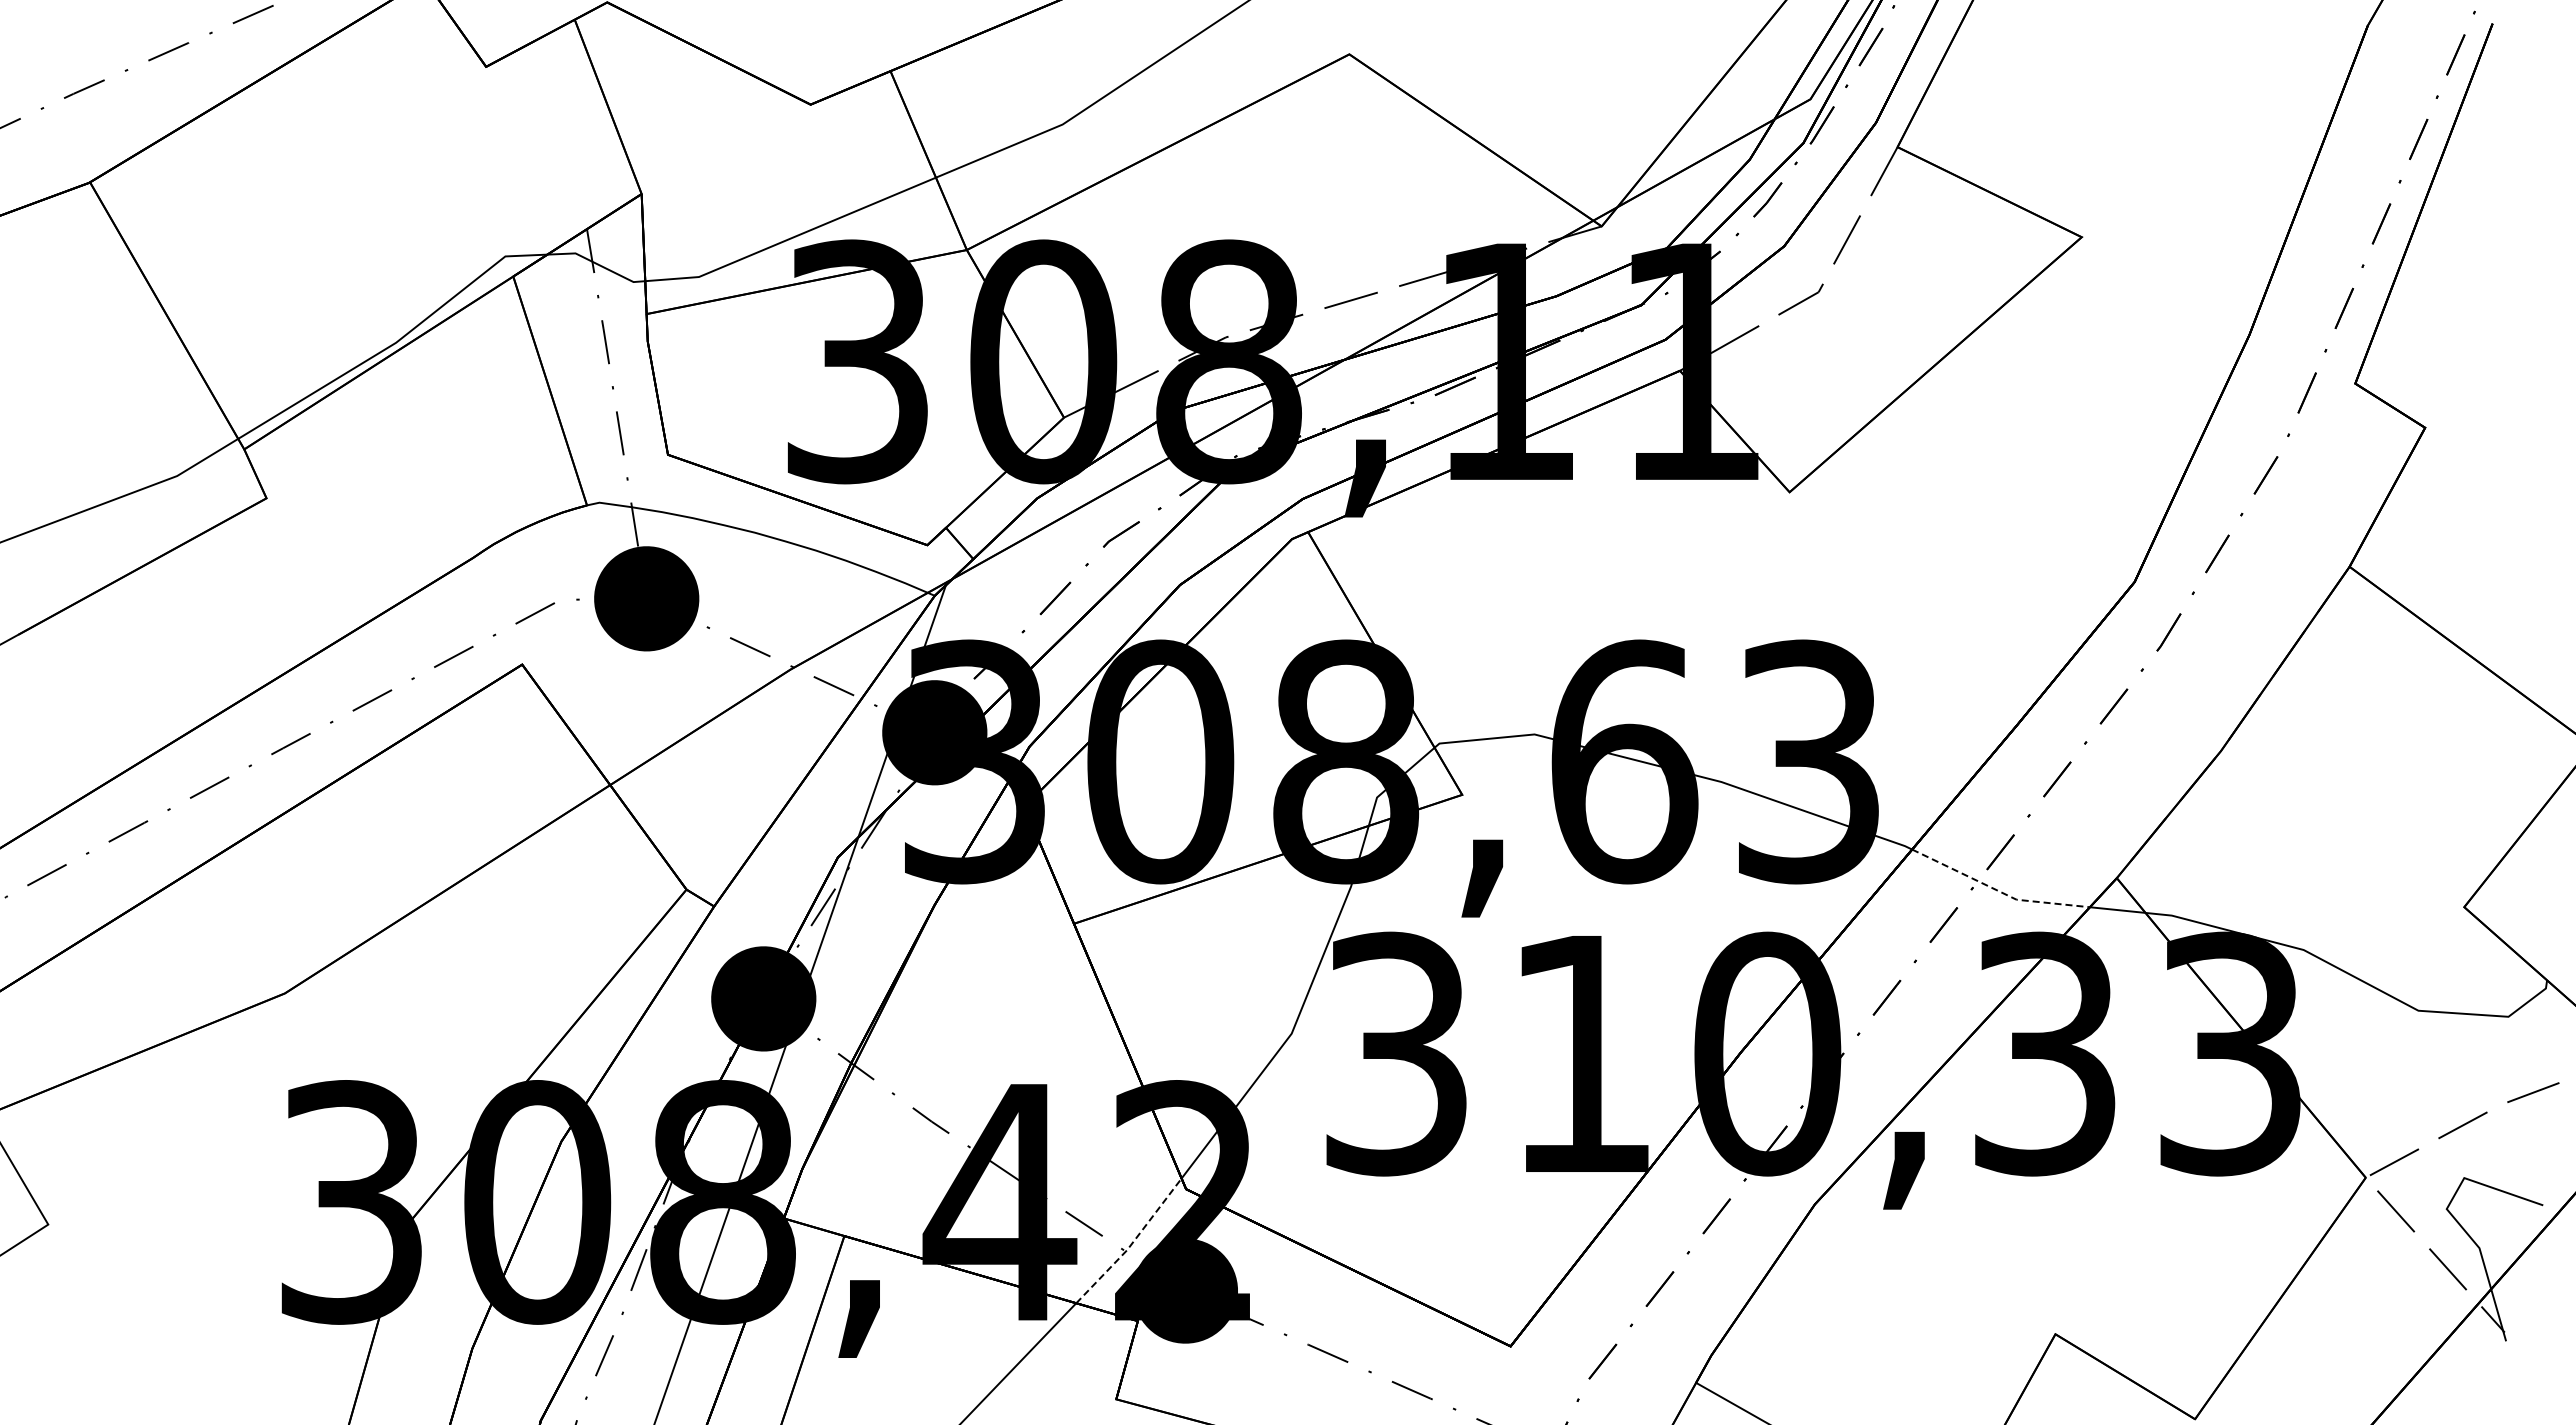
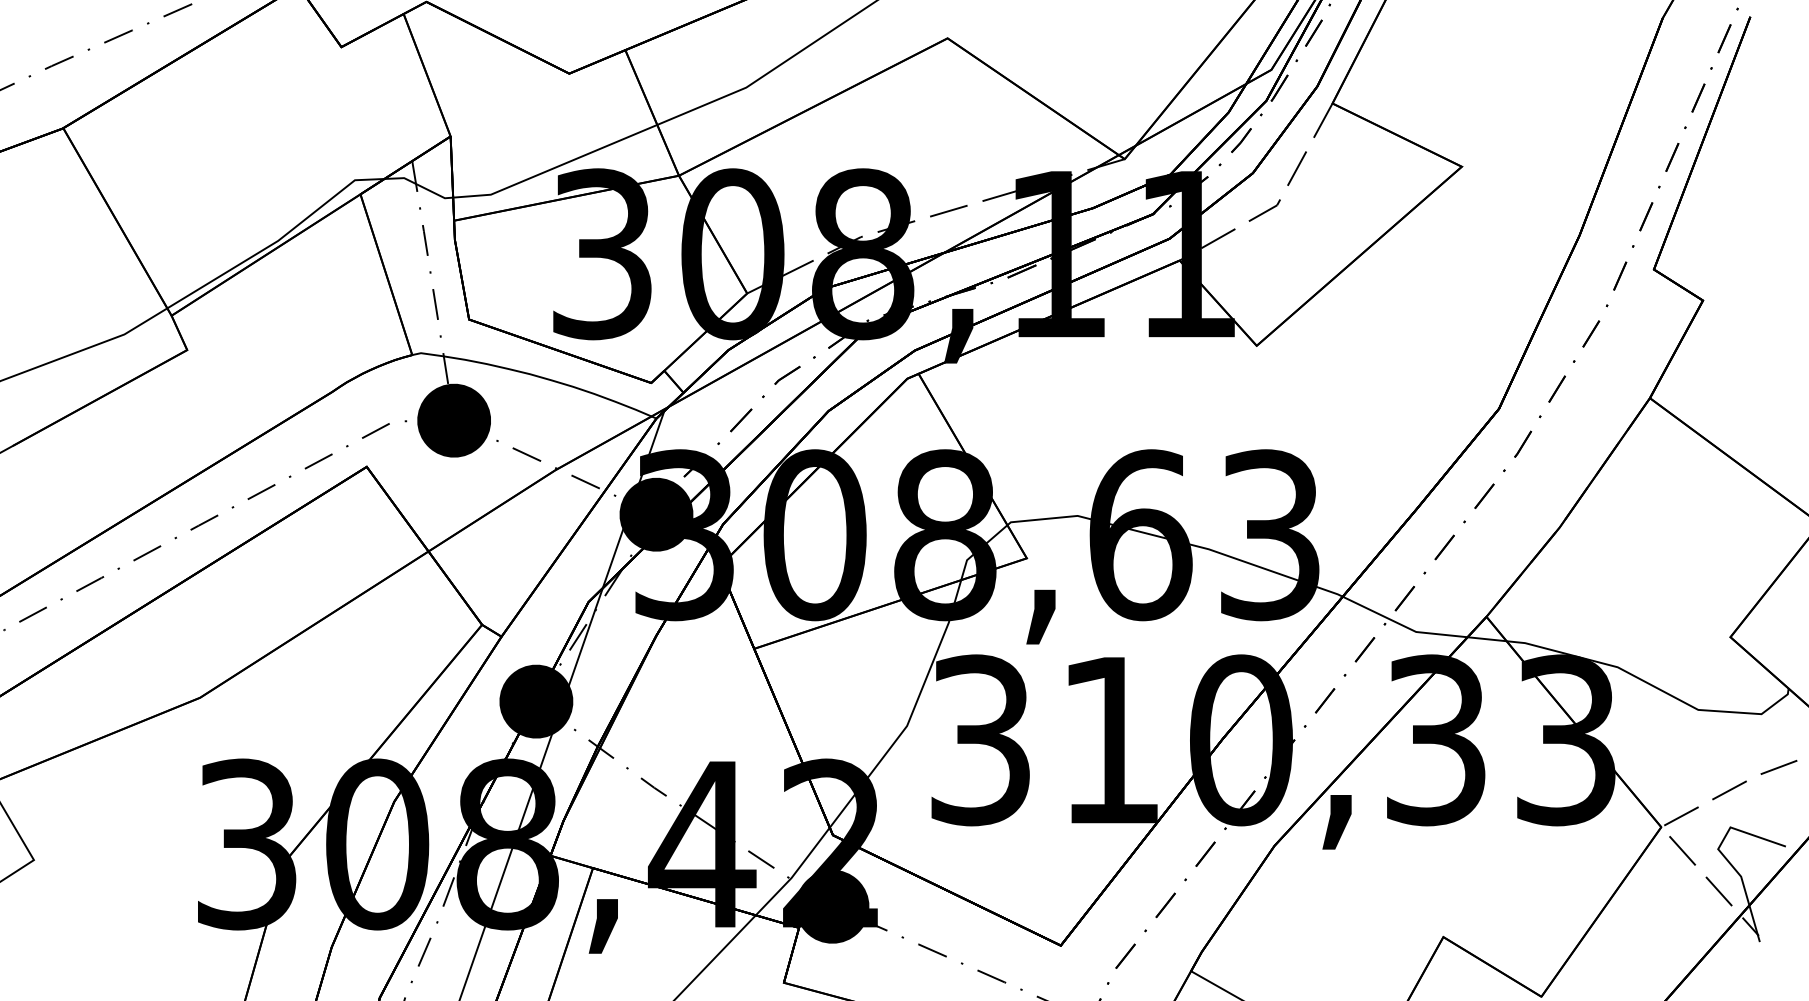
line: (1998, 891) -> (1403, 626), dashed -> solid
line: (1131, 1243) -> (794, 873), dashed -> solid

